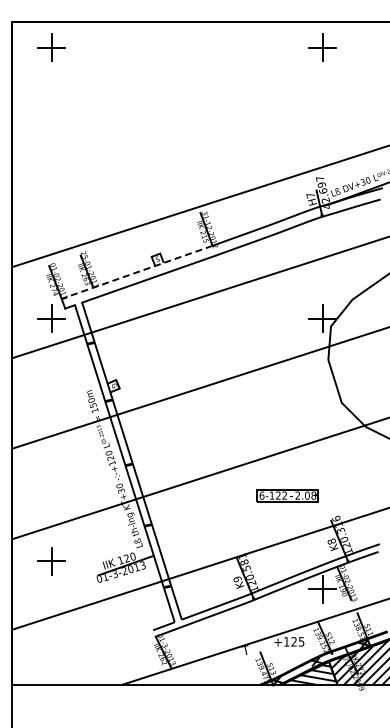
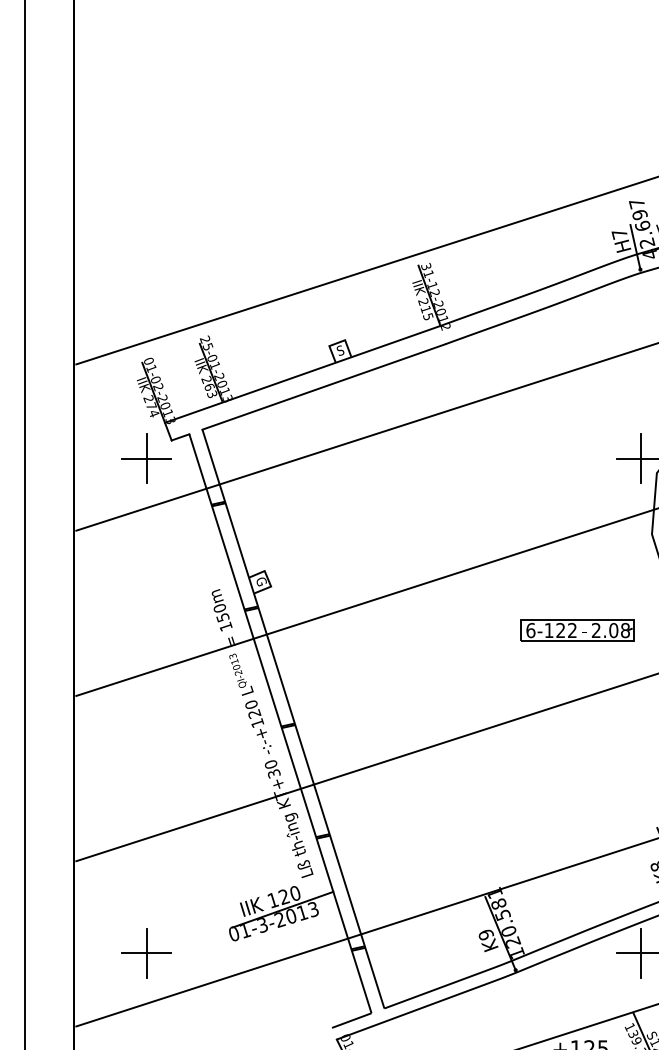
line: (137, 272) -> (303, 374), dashed -> solid
part: (287, 495) -> (577, 630), moved
part: (51, 561) -> (146, 953), moved

